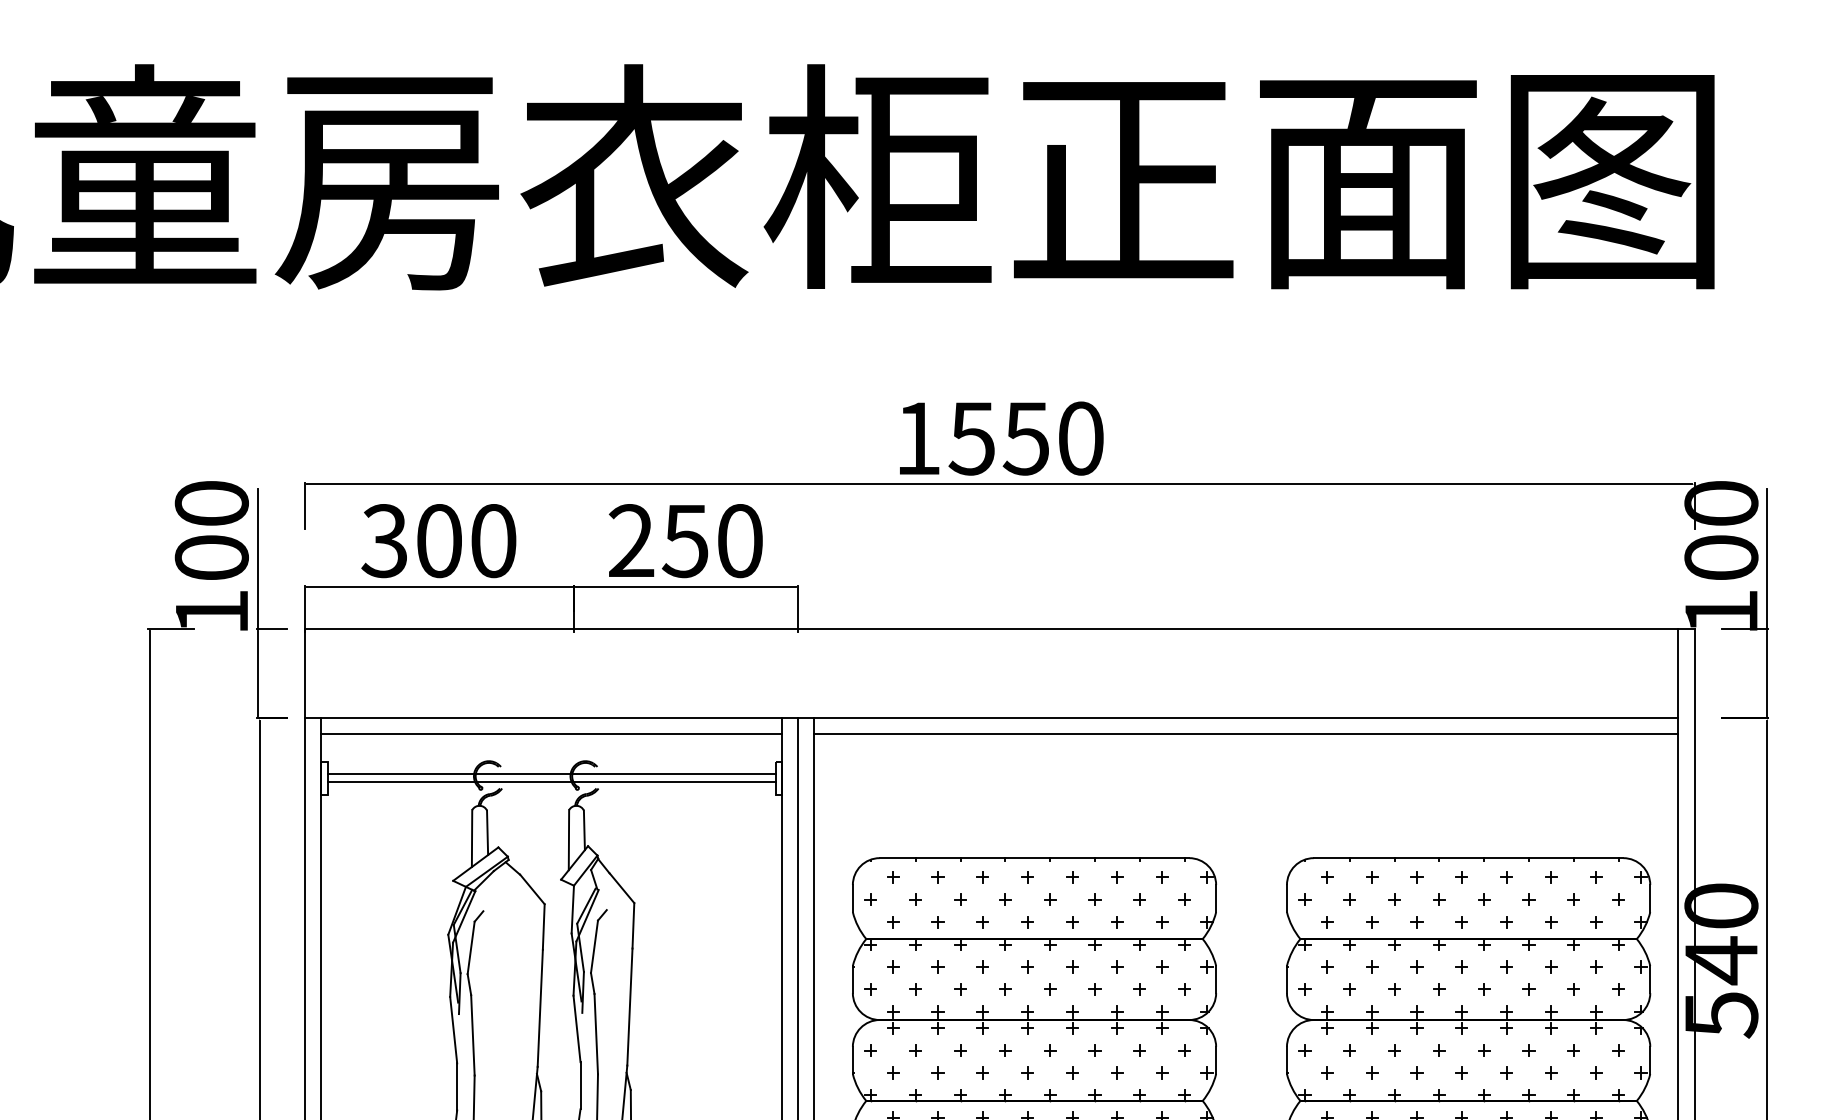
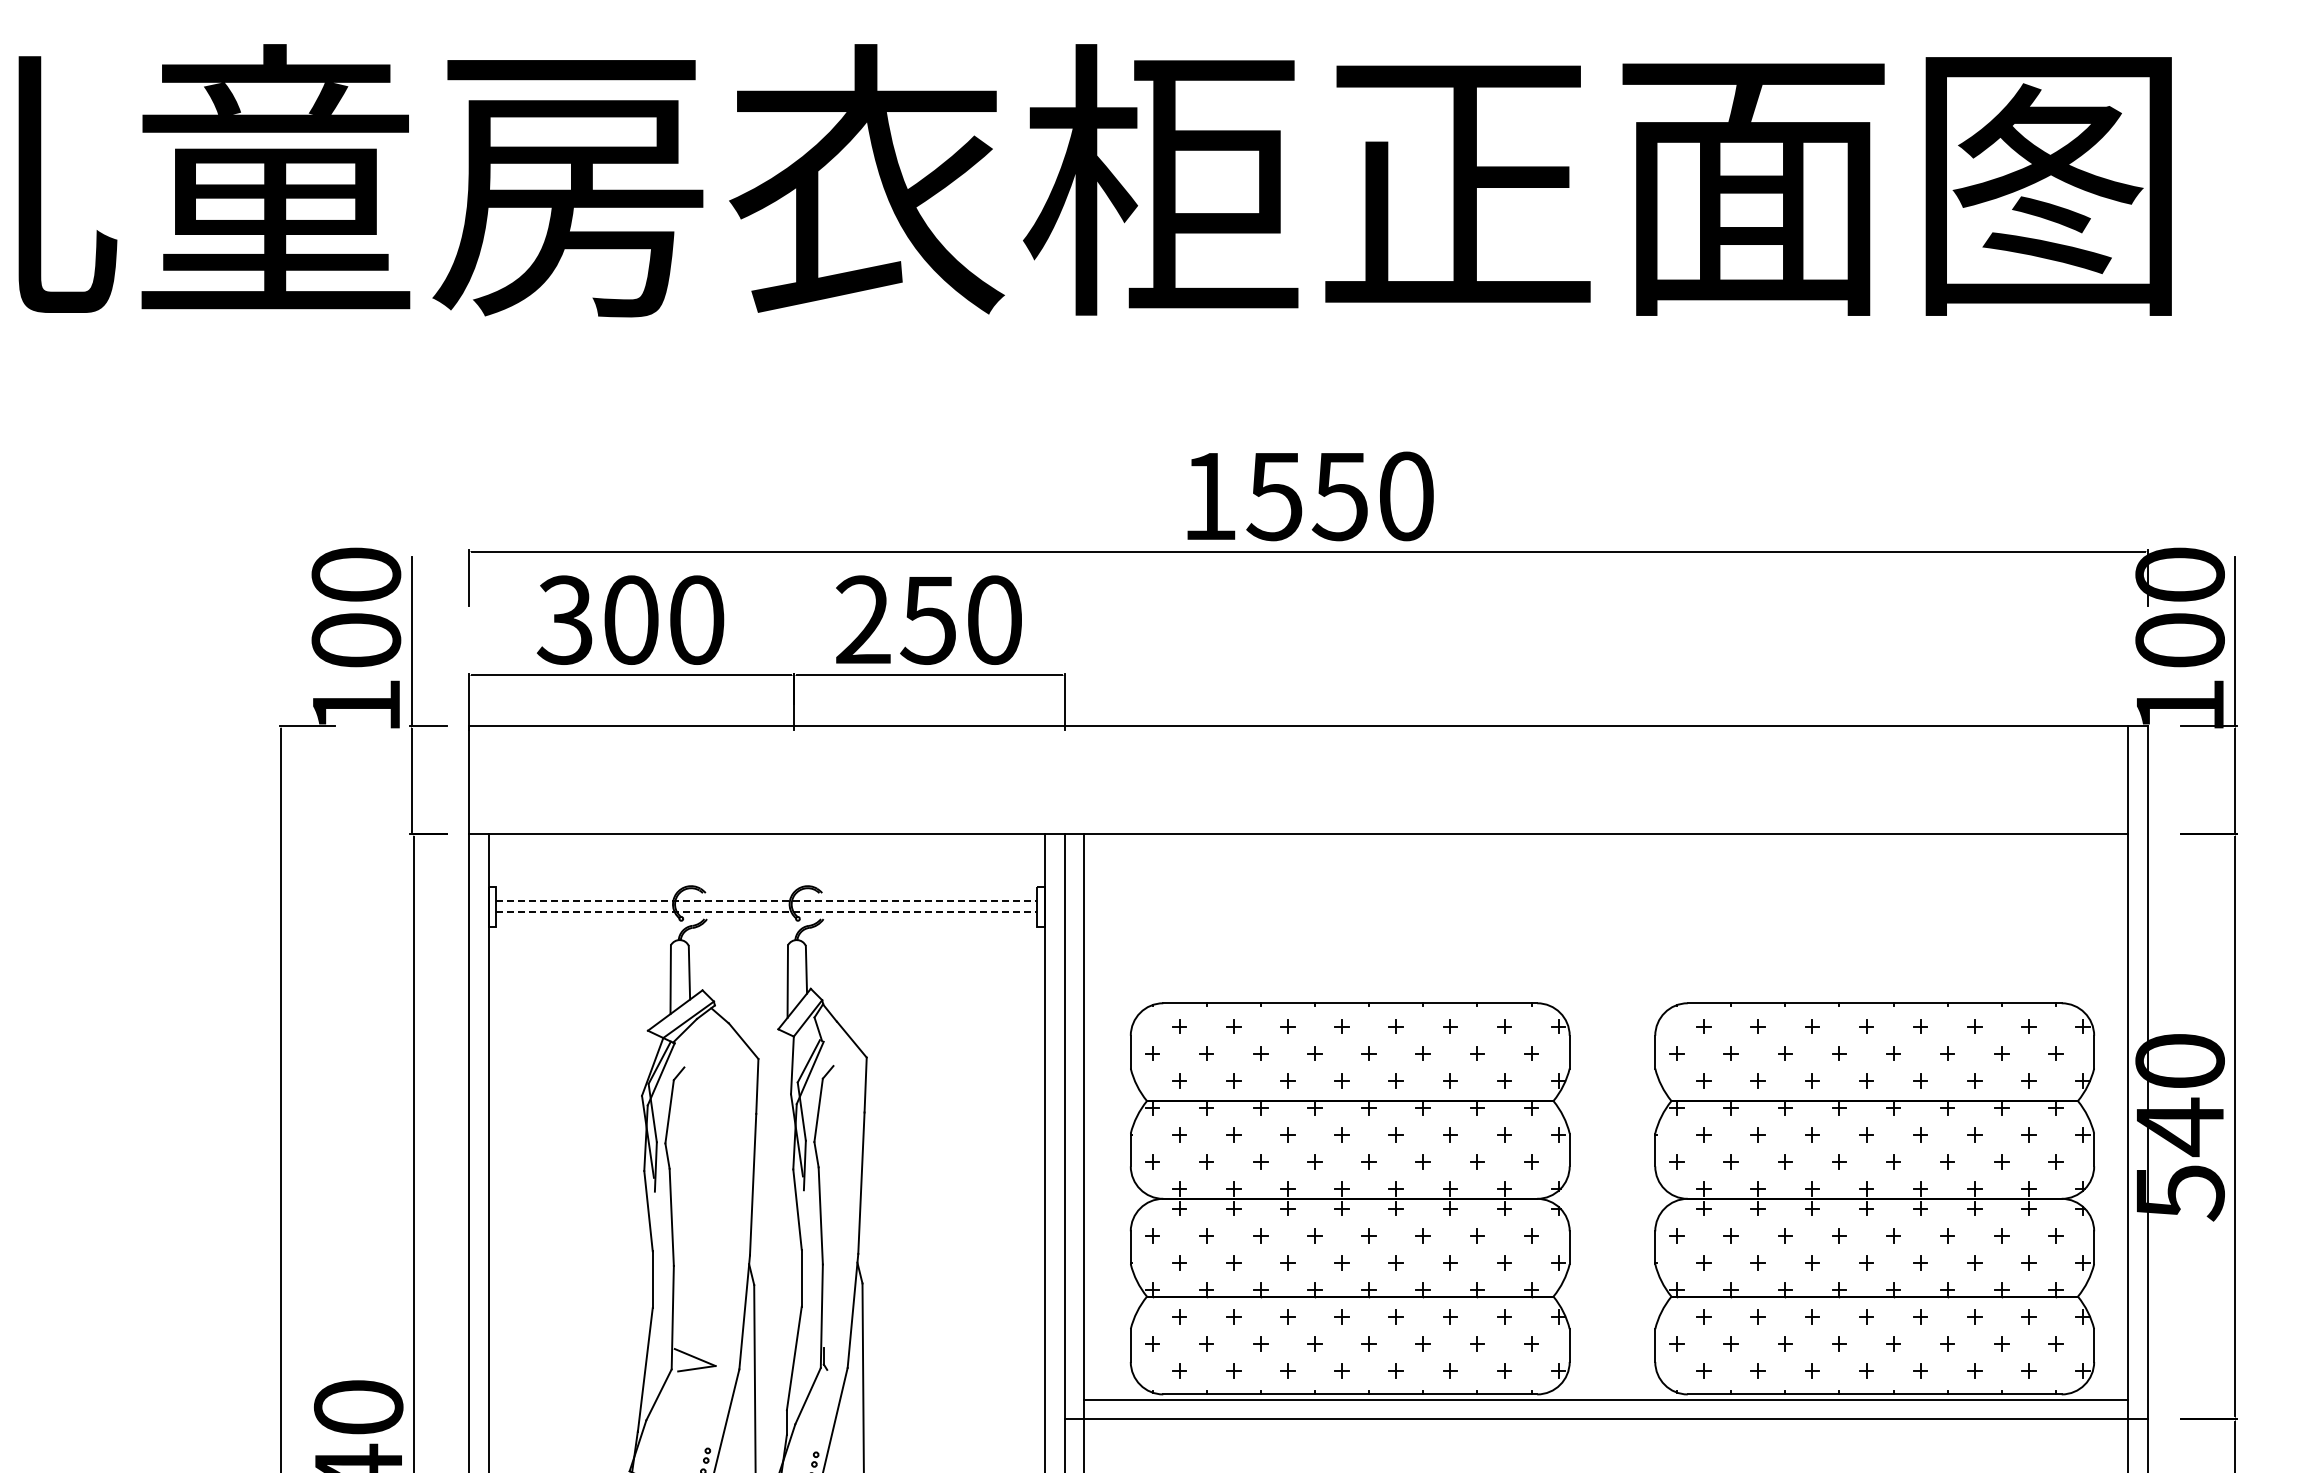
line: (551, 734) -> (766, 853), removed
line: (1246, 734) -> (1606, 853), removed
line: (551, 773) -> (766, 901), solid -> dashed
line: (551, 782) -> (766, 911), solid -> dashed

